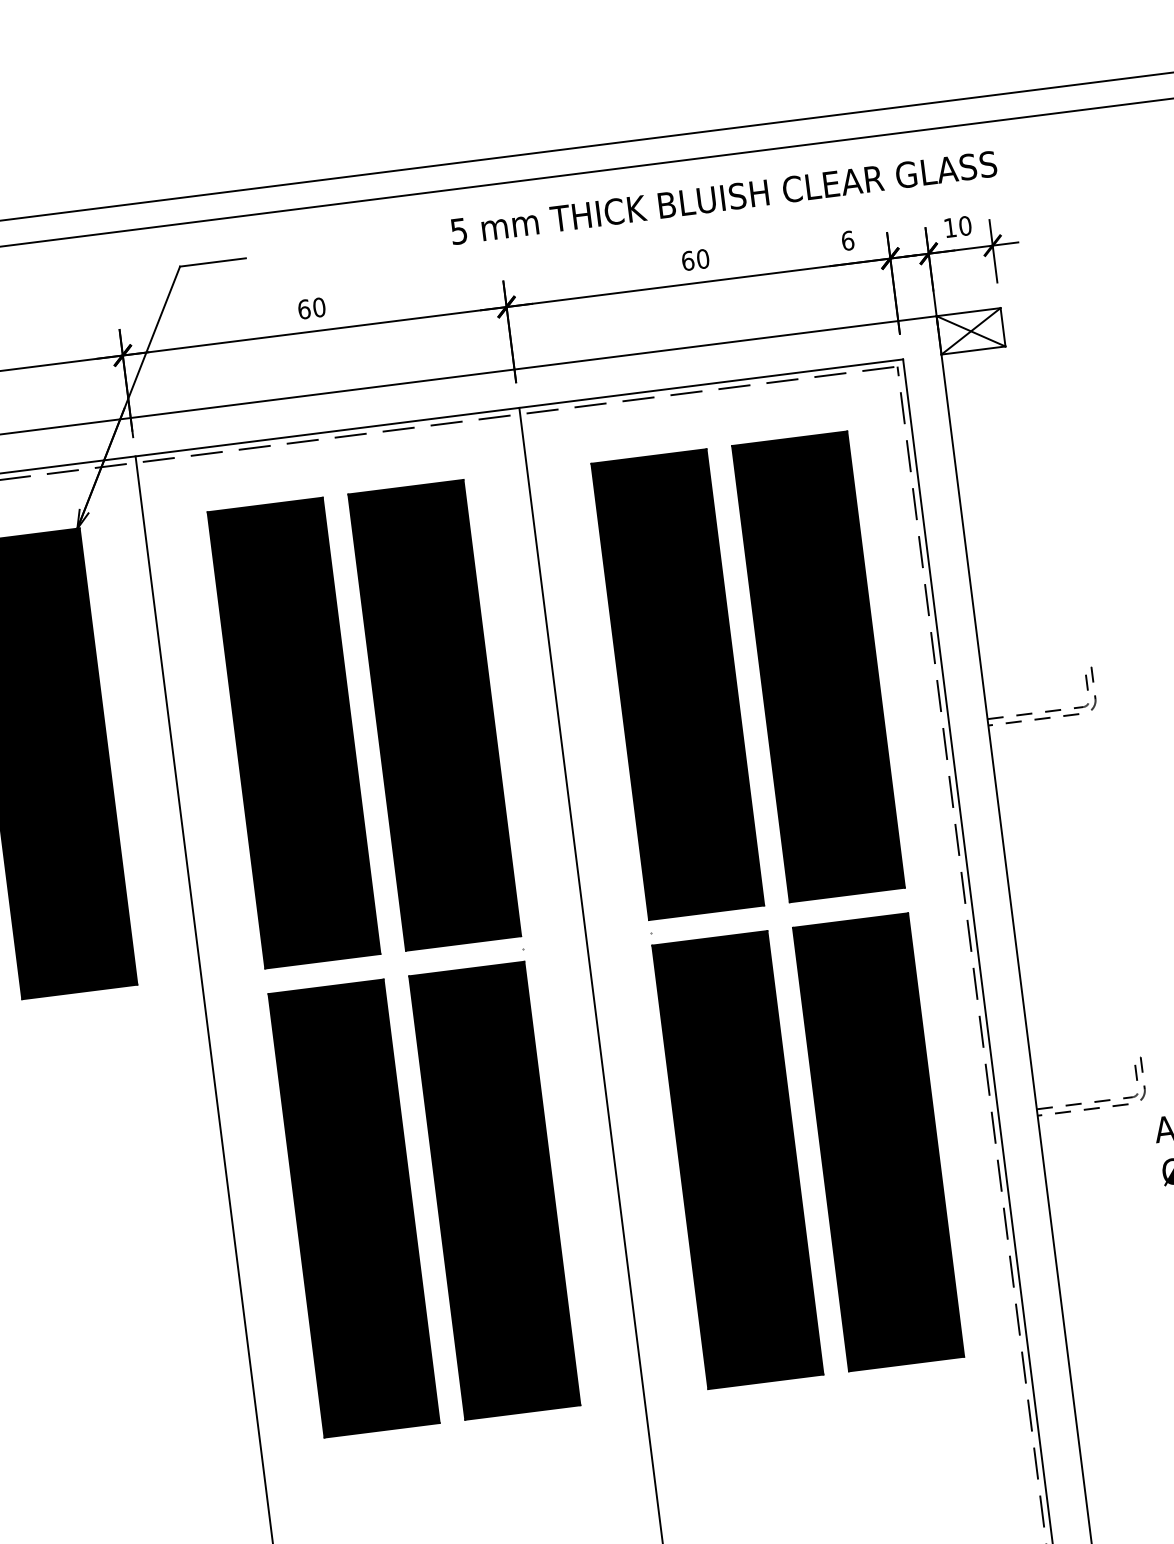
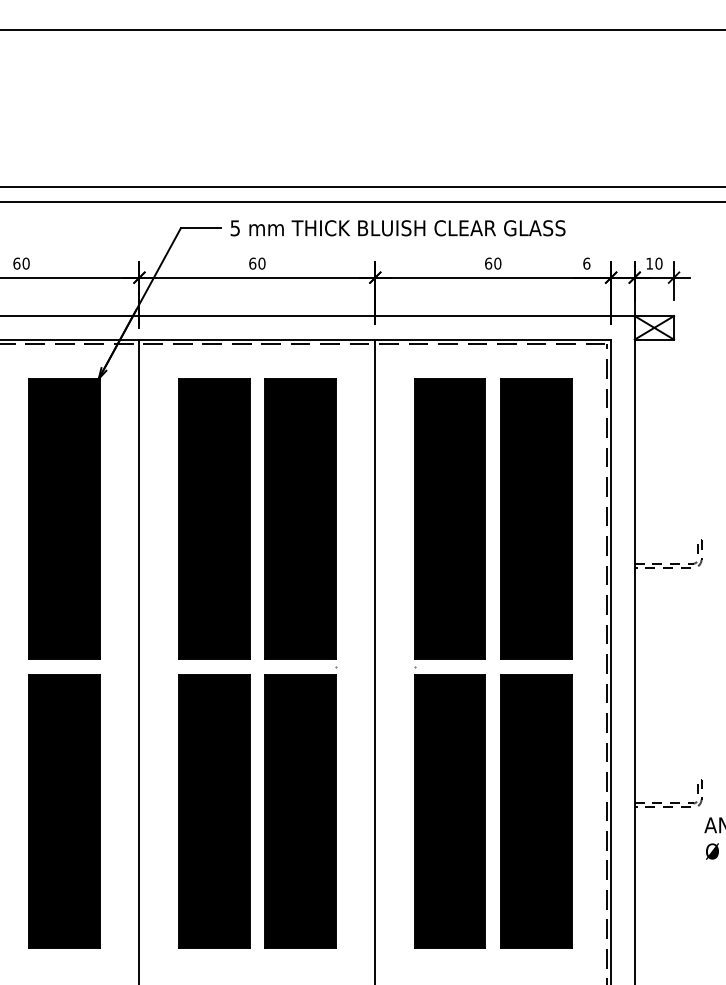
text: (723, 198) -> (397, 228), moved
part: (110, 1239) -> (64, 811), added

